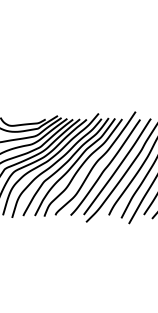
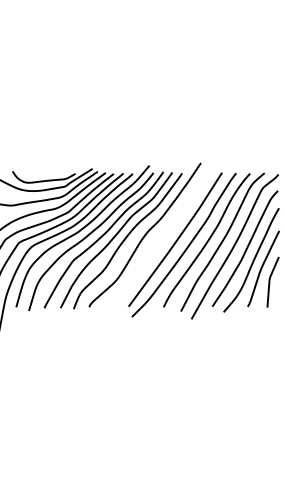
curve: (105, 167) -> (159, 240), removed

